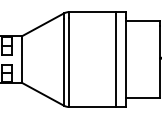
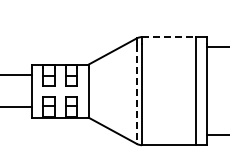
line: (92, 12) -> (168, 37), solid -> dashed
line: (63, 62) -> (136, 94), solid -> dashed

